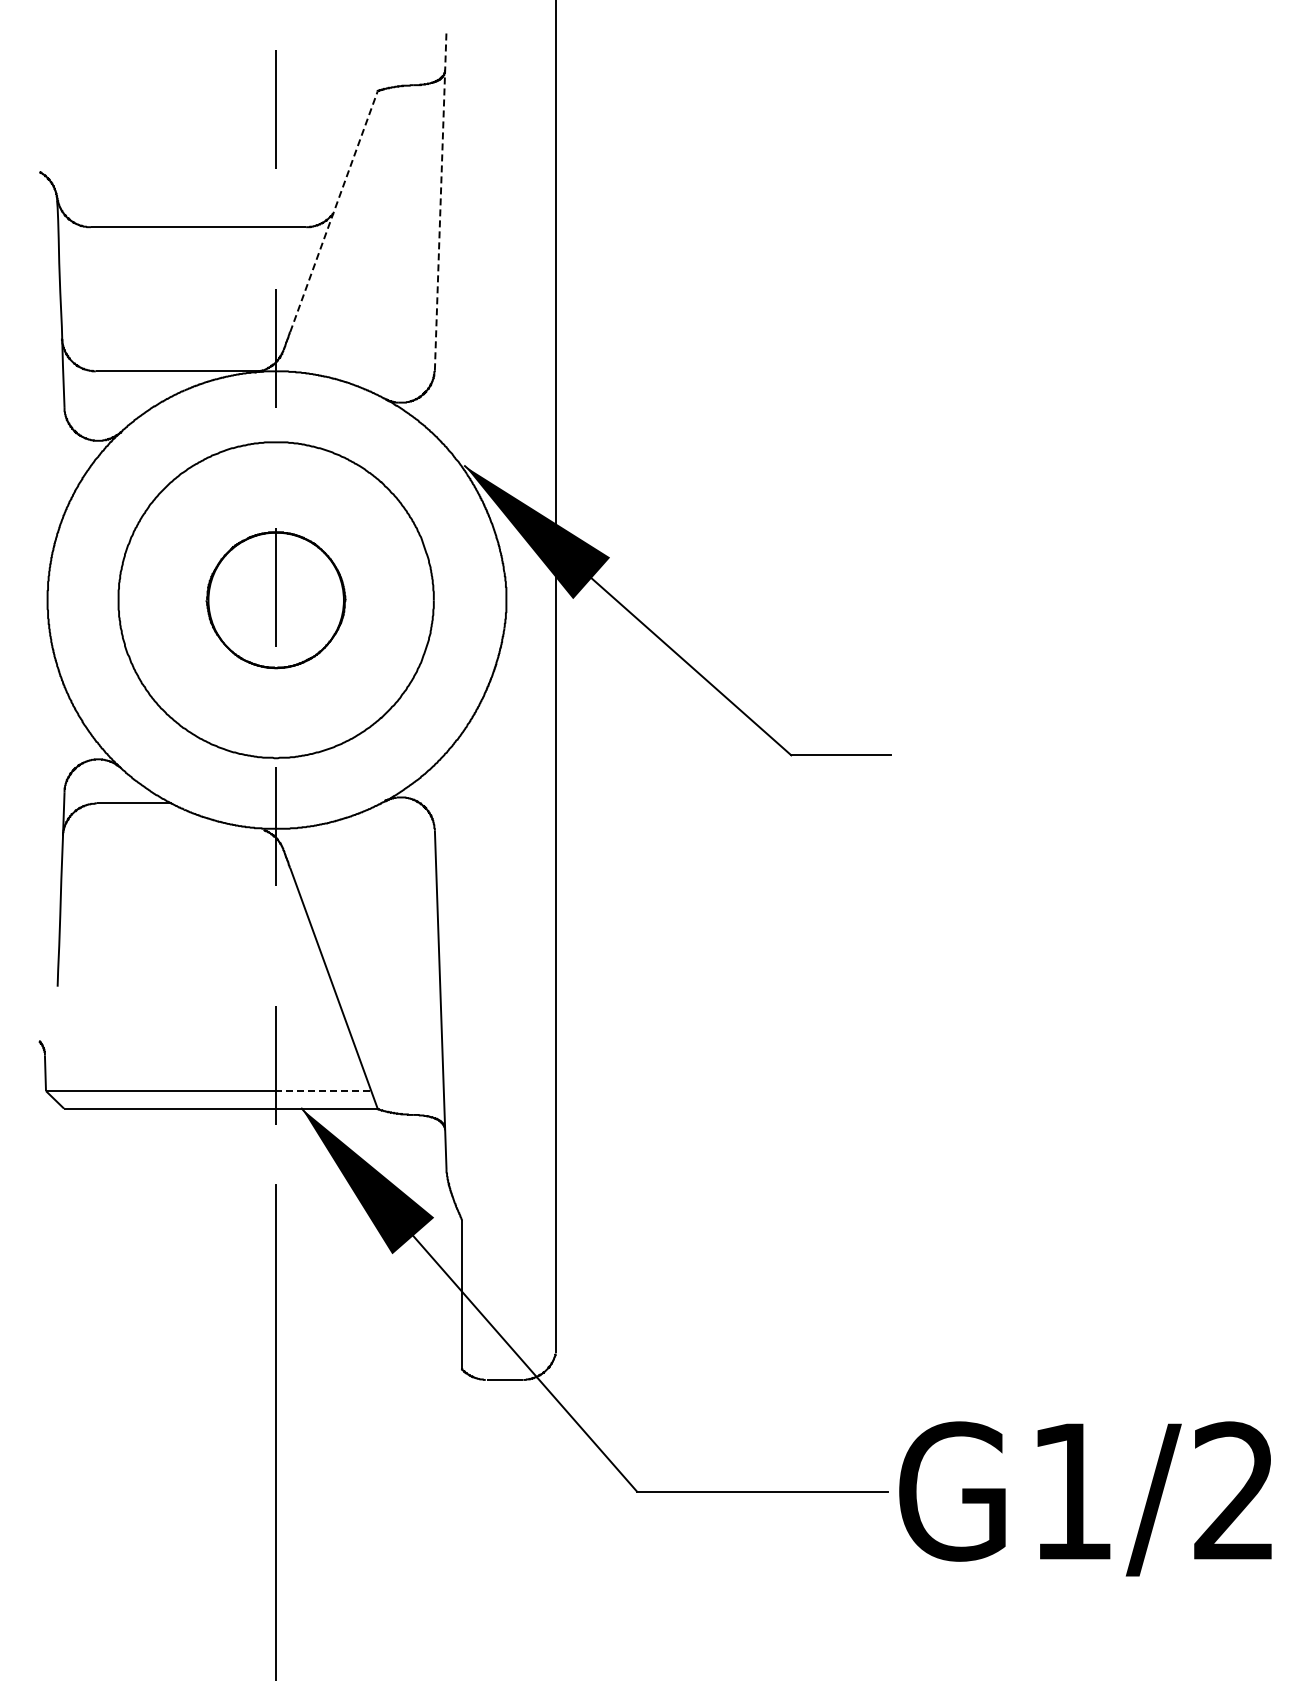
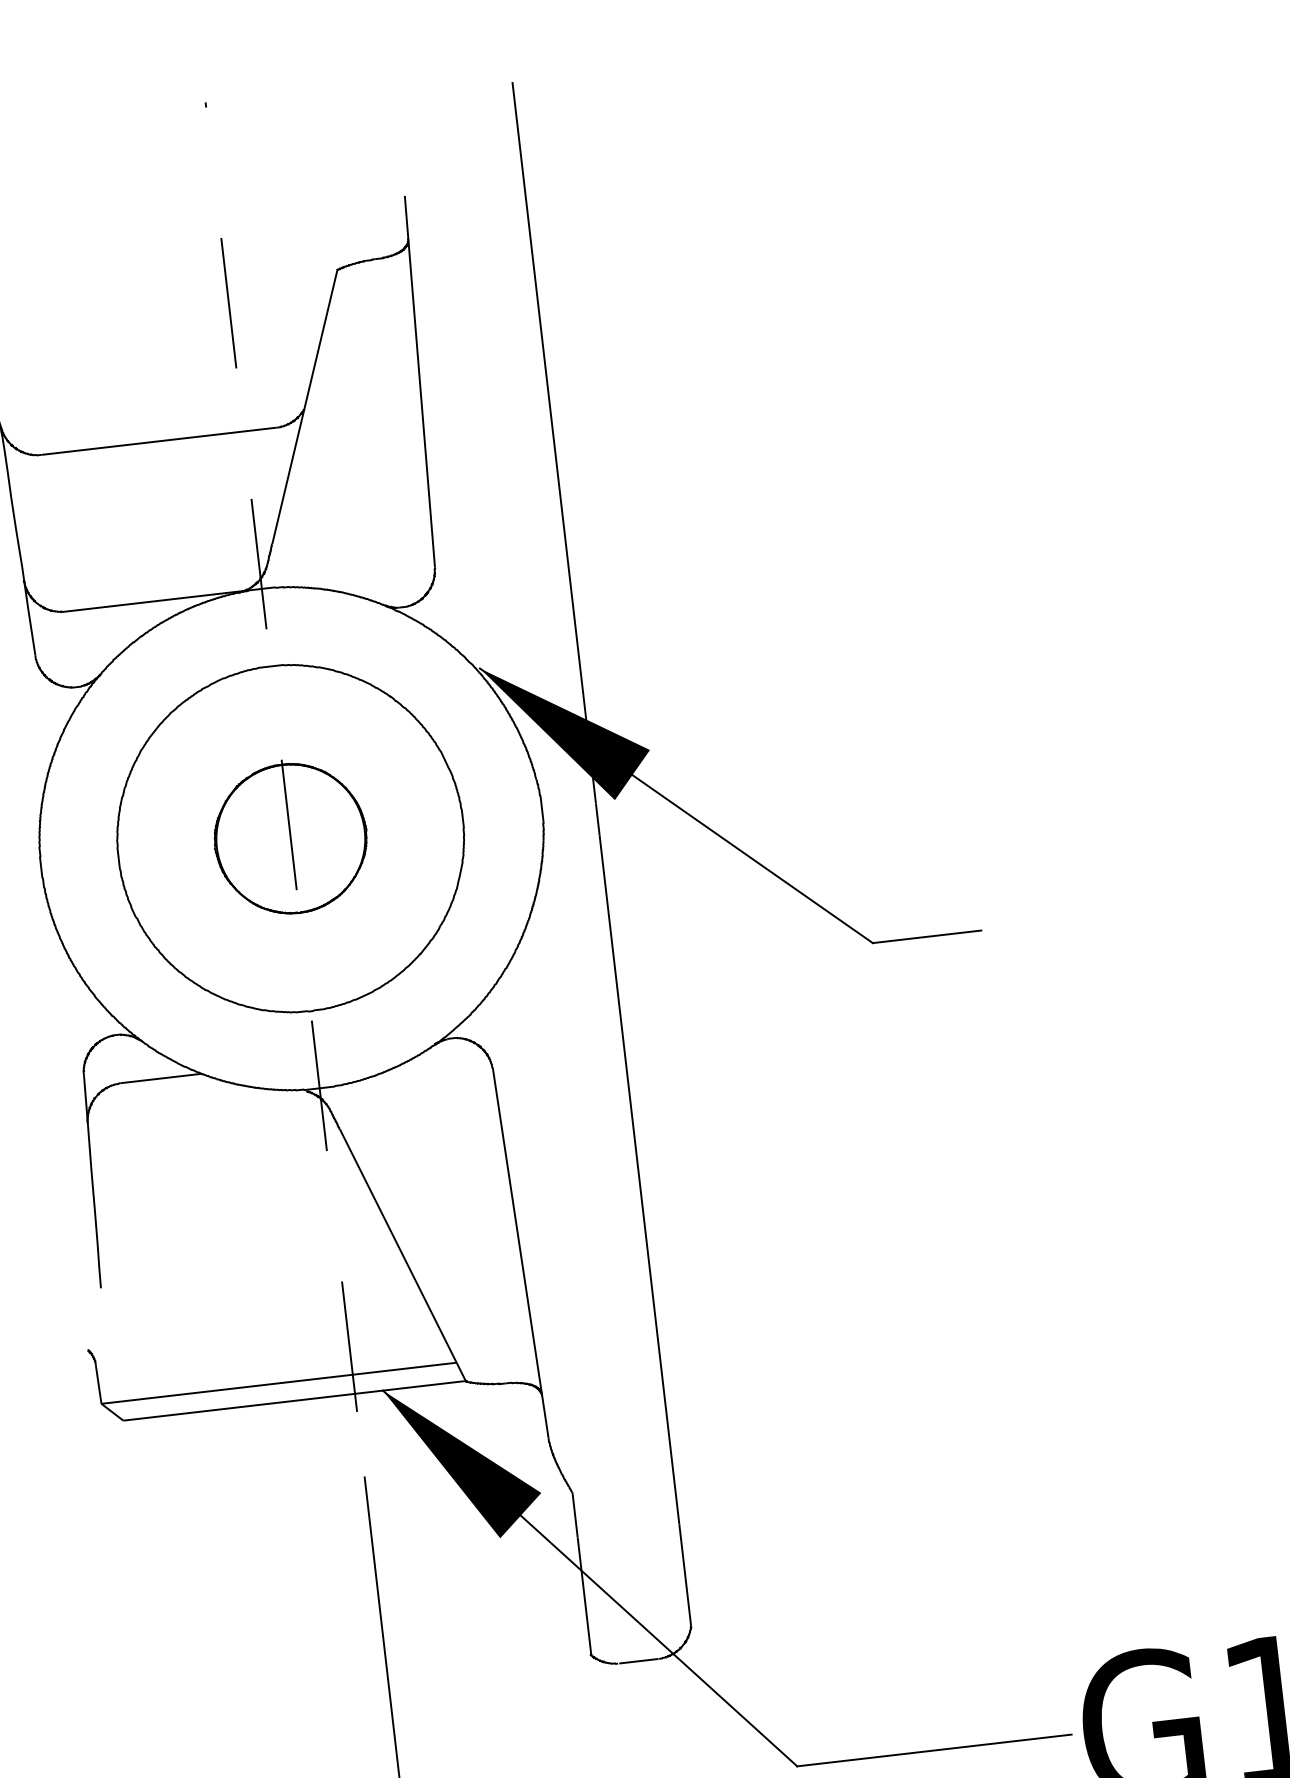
line: (440, 200) -> (419, 381), dashed -> solid
line: (334, 211) -> (305, 407), dashed -> solid
line: (323, 1091) -> (404, 1369), dashed -> solid

